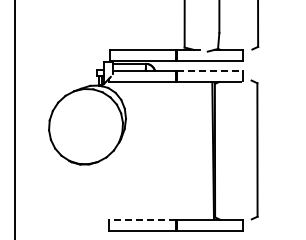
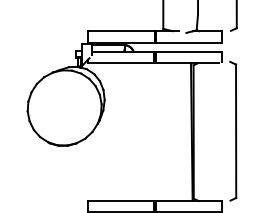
line: (210, 70) -> (189, 51), dashed -> solid
line: (141, 219) -> (120, 200), dashed -> solid

